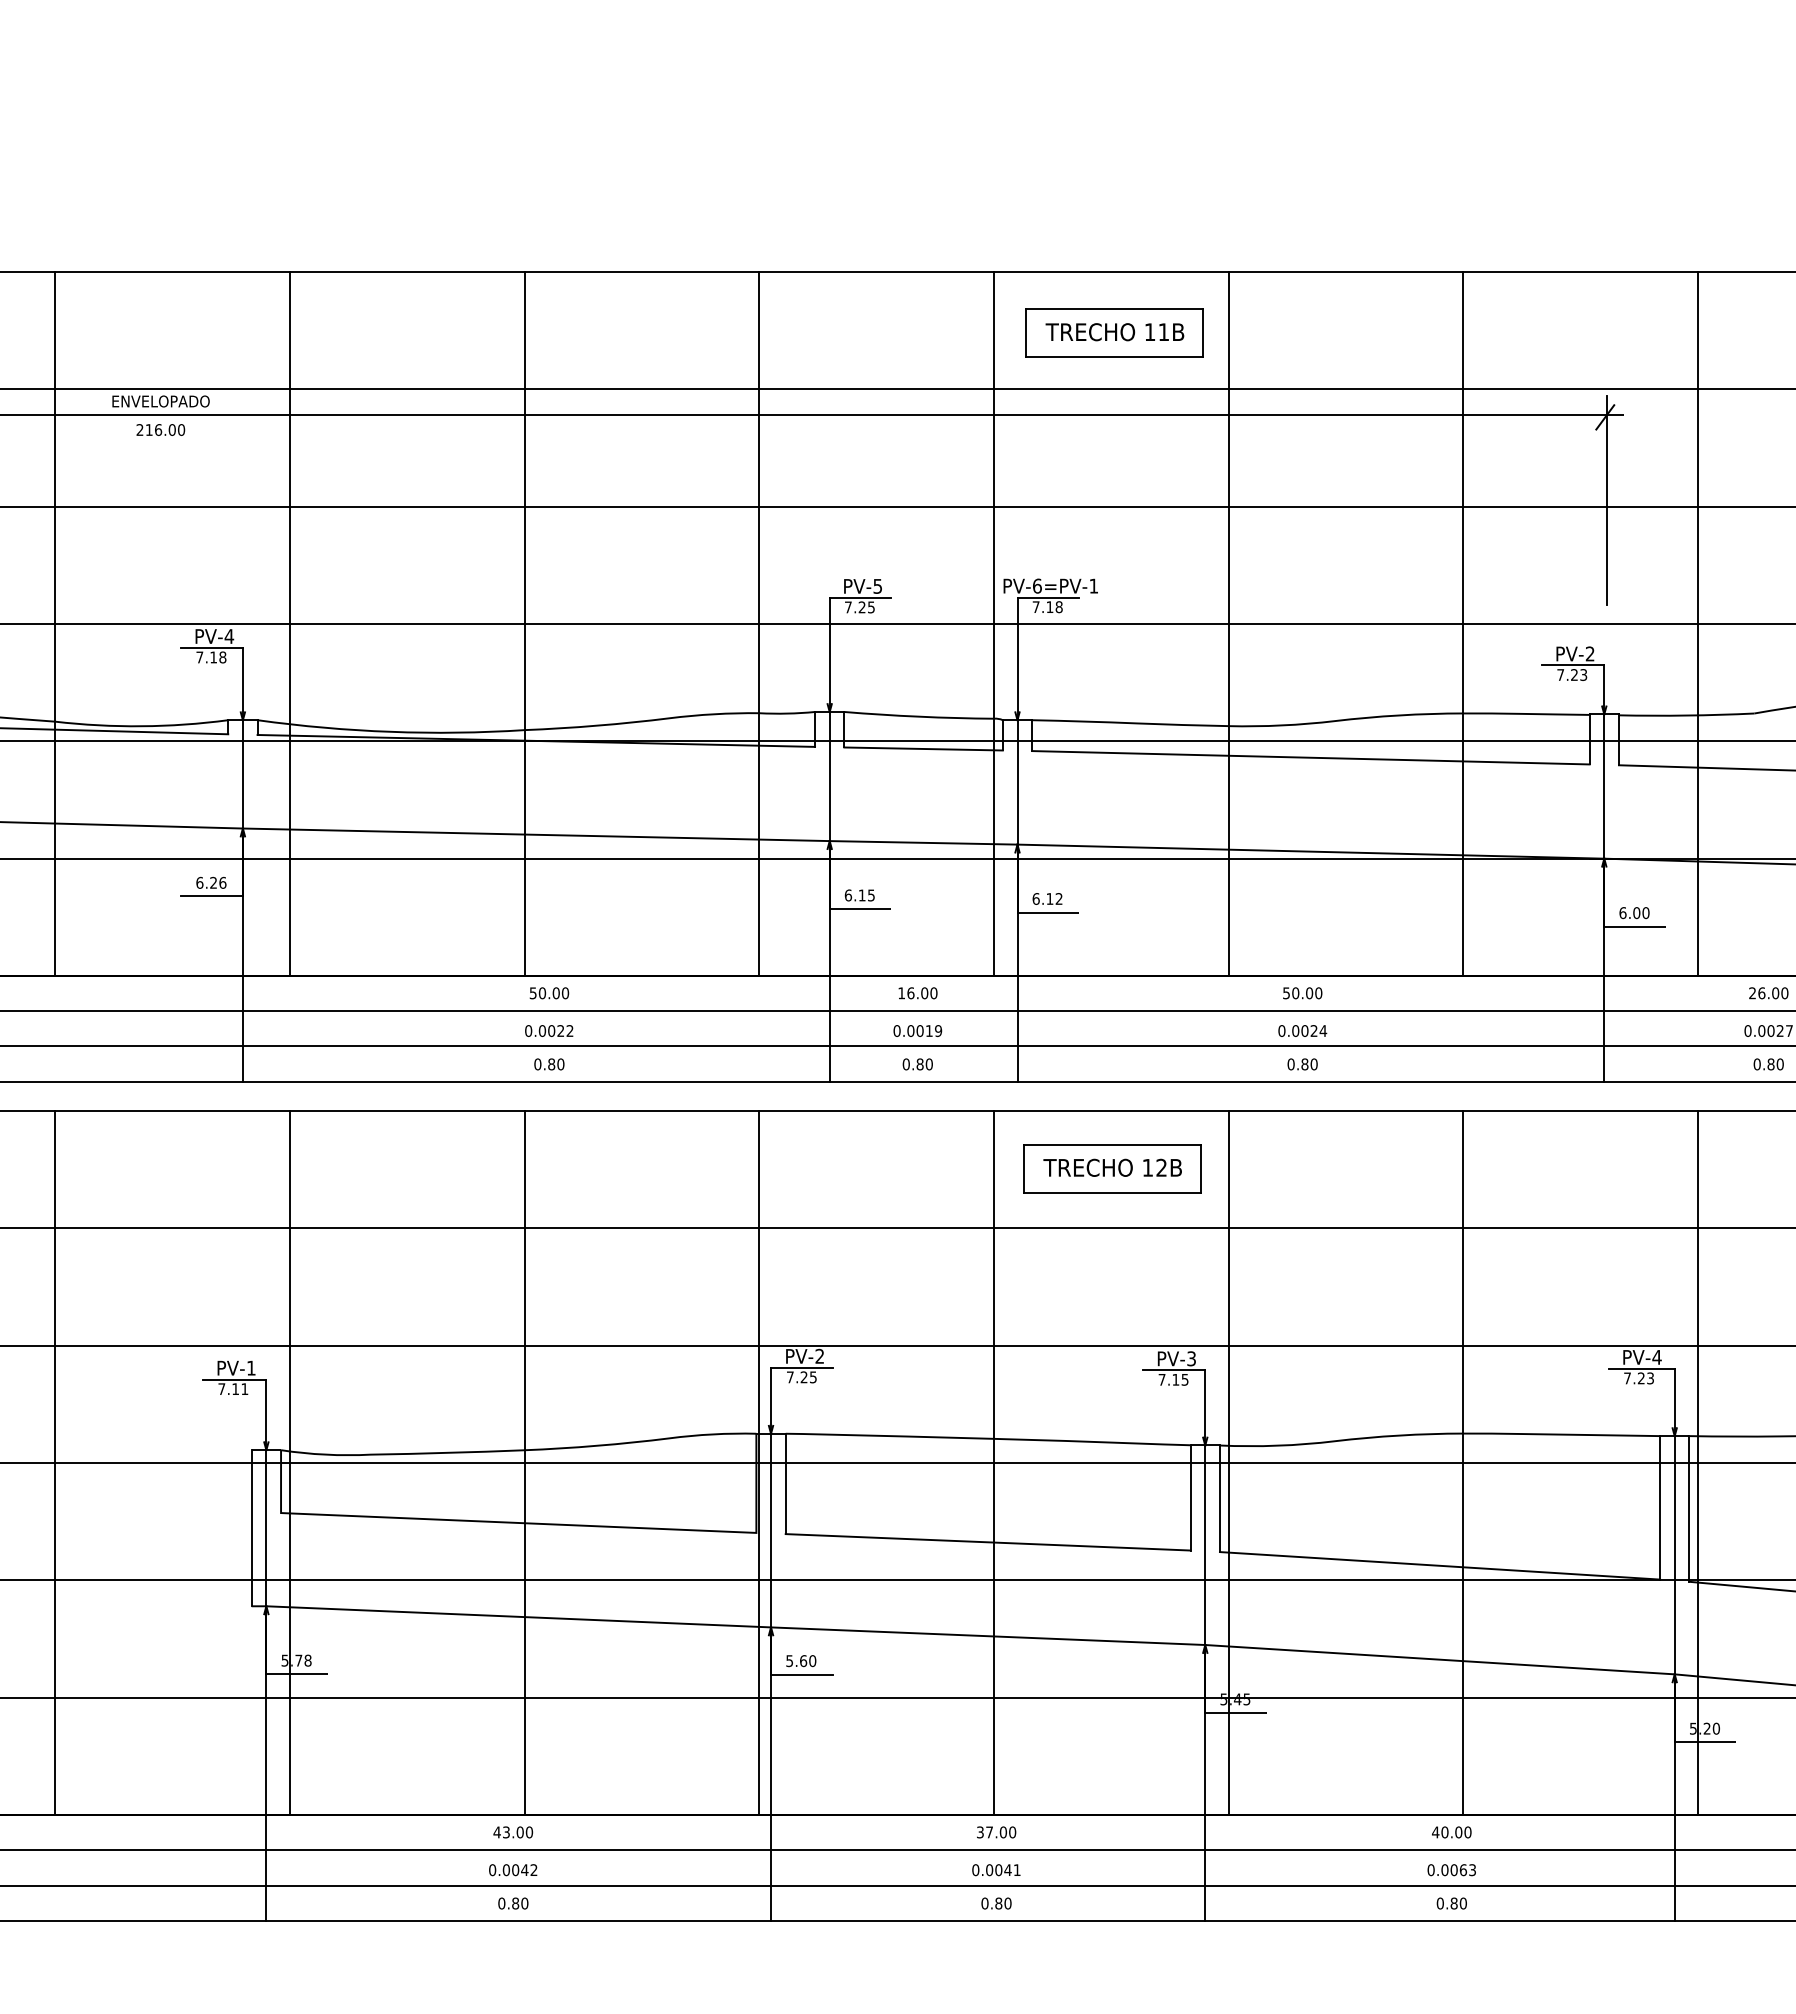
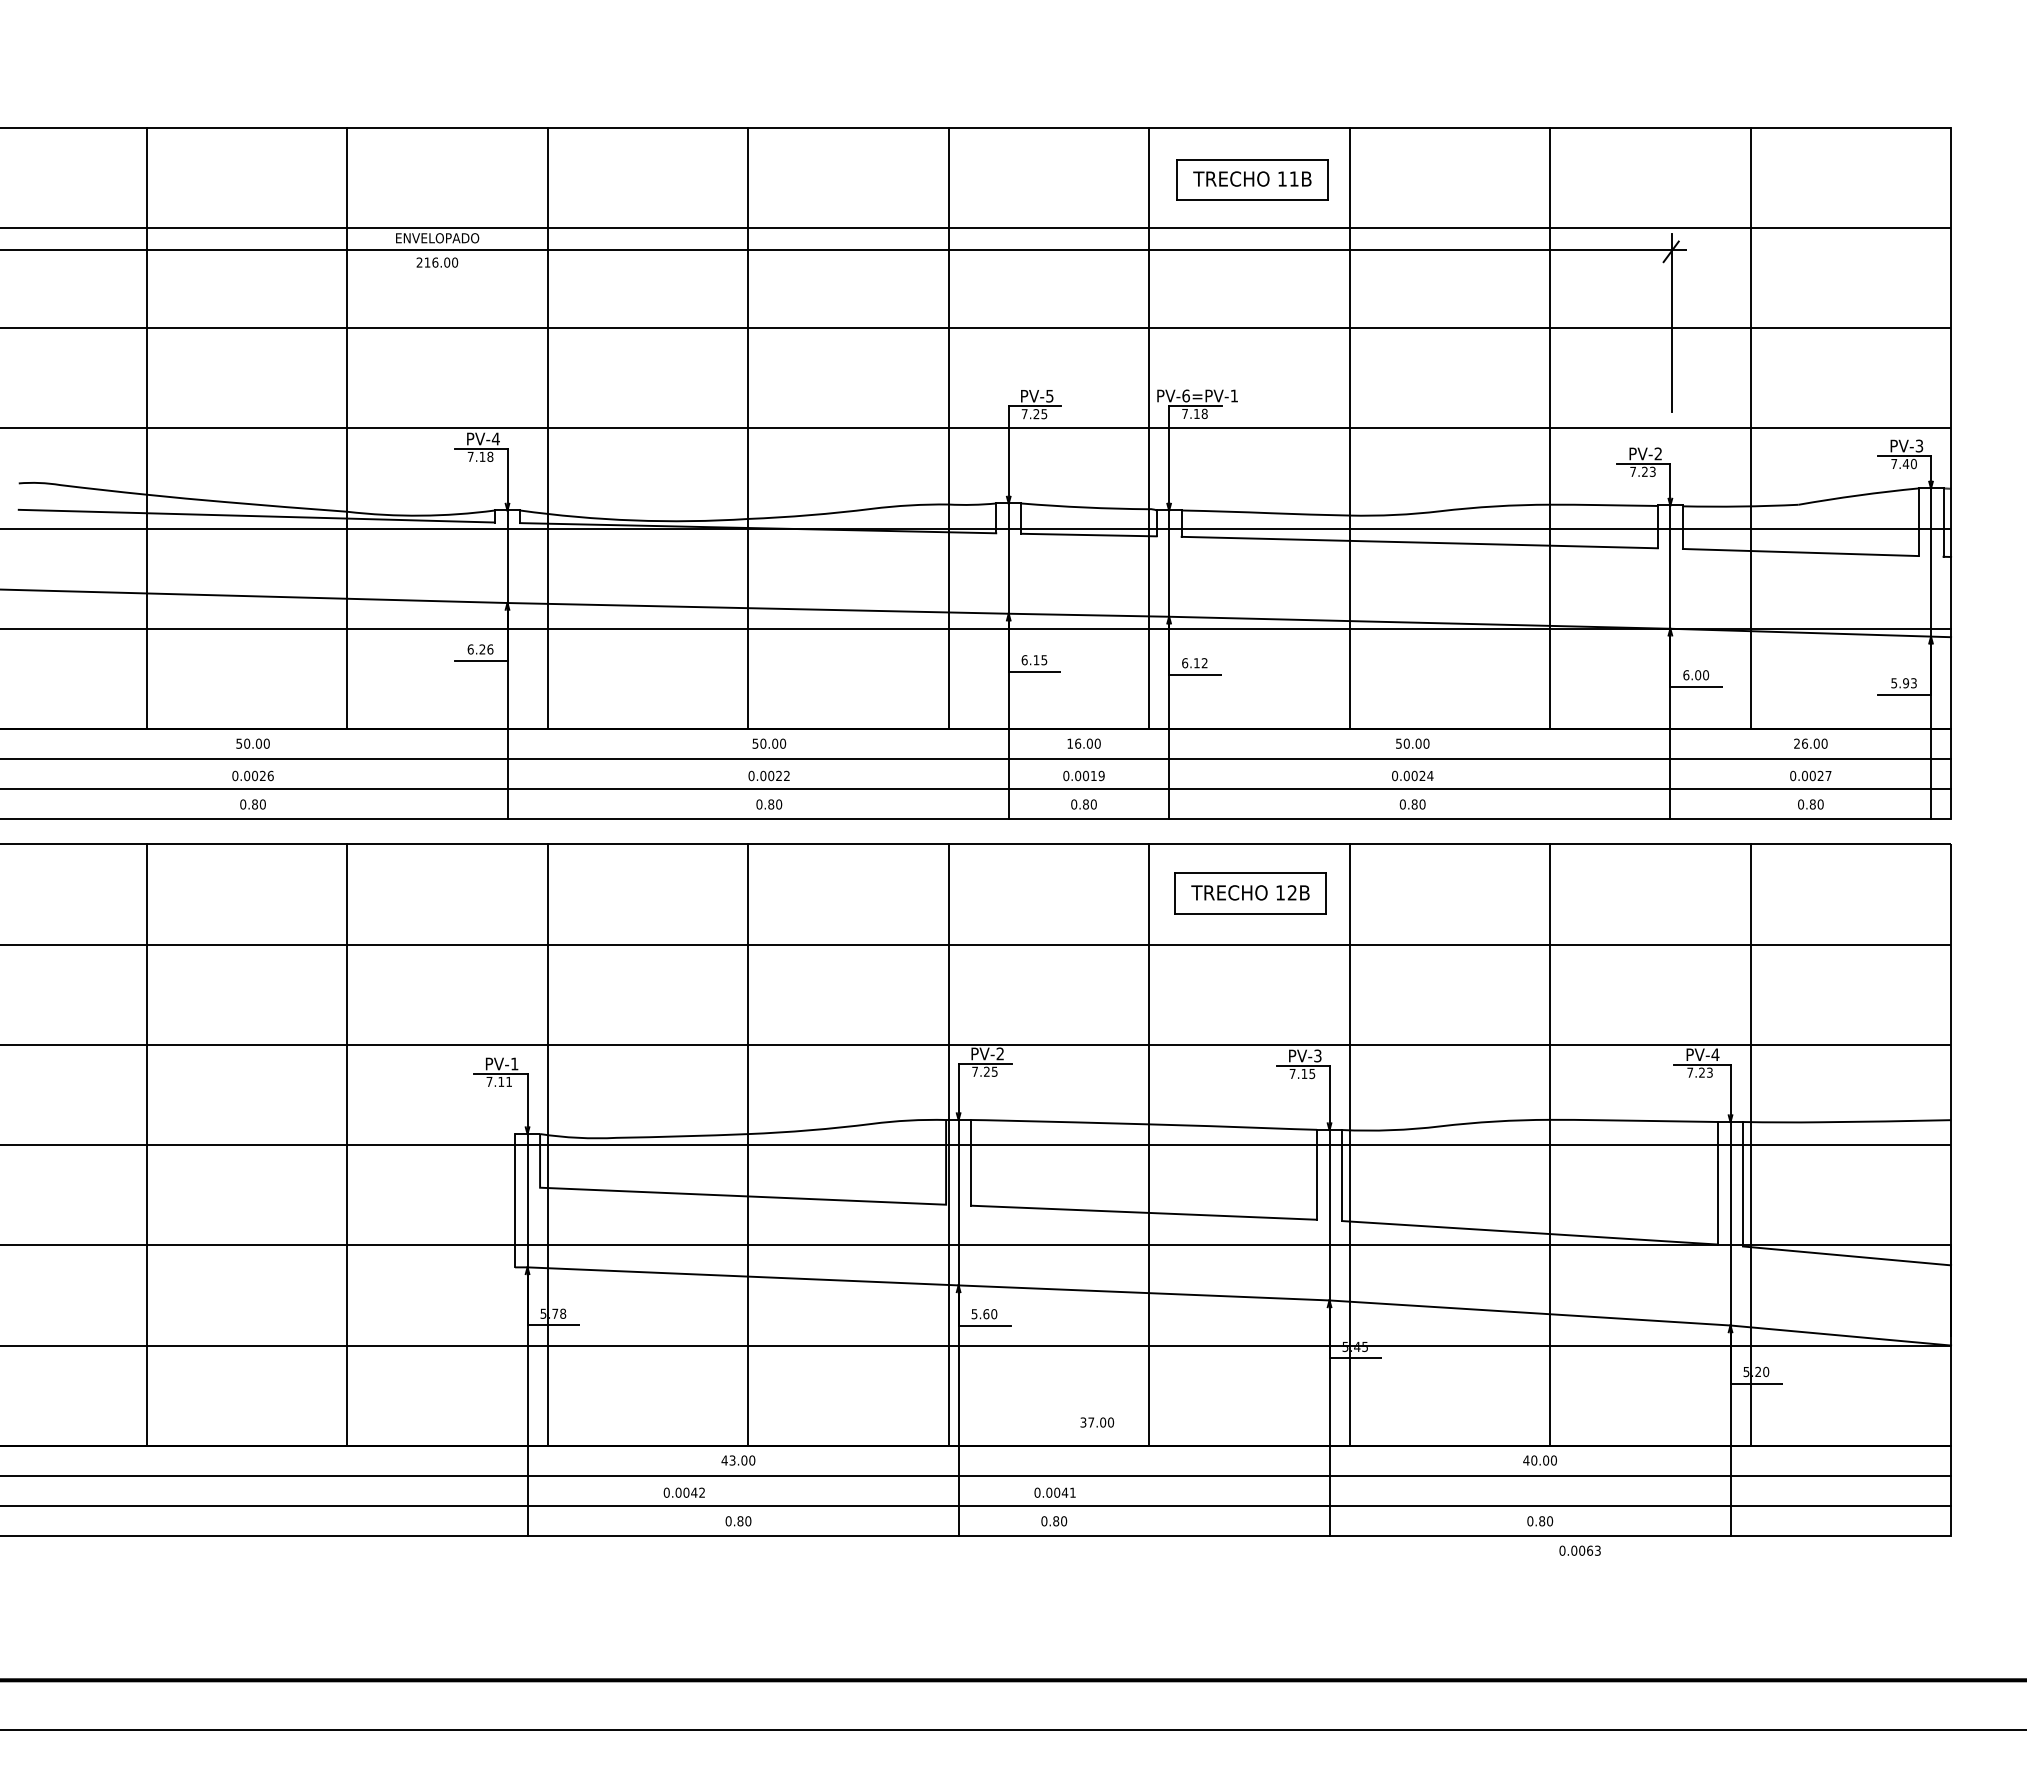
text: (996, 1832) -> (1097, 1422), moved
text: (512, 1869) -> (683, 1492), moved
text: (995, 1869) -> (1054, 1492), moved
text: (1451, 1869) -> (1579, 1550), moved
text: (996, 1903) -> (1054, 1521), moved

